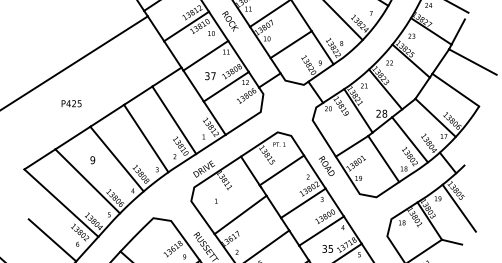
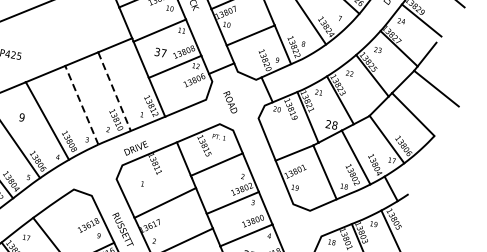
line: (174, 120) -> (114, 91), solid -> dashed
line: (145, 138) -> (81, 105), solid -> dashed
text: (326, 165) -> (230, 101), moved

